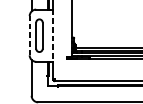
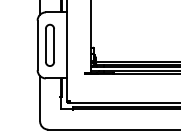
line: (29, 35) -> (37, 45), dashed -> solid
line: (52, 35) -> (66, 45), dashed -> solid

